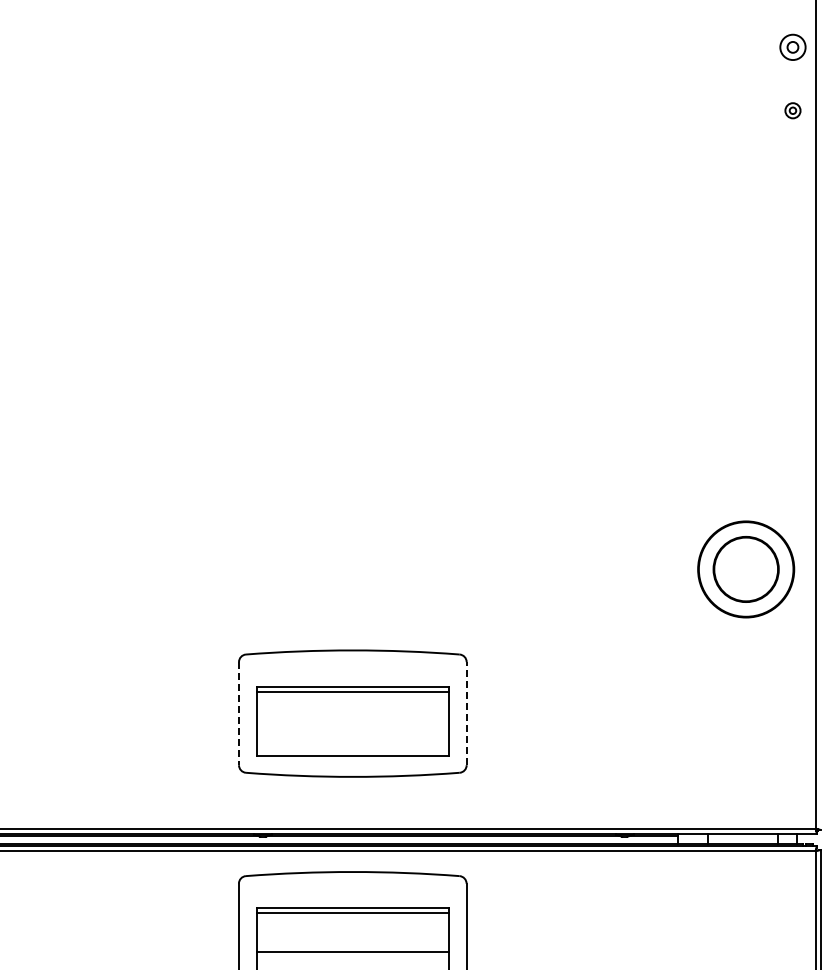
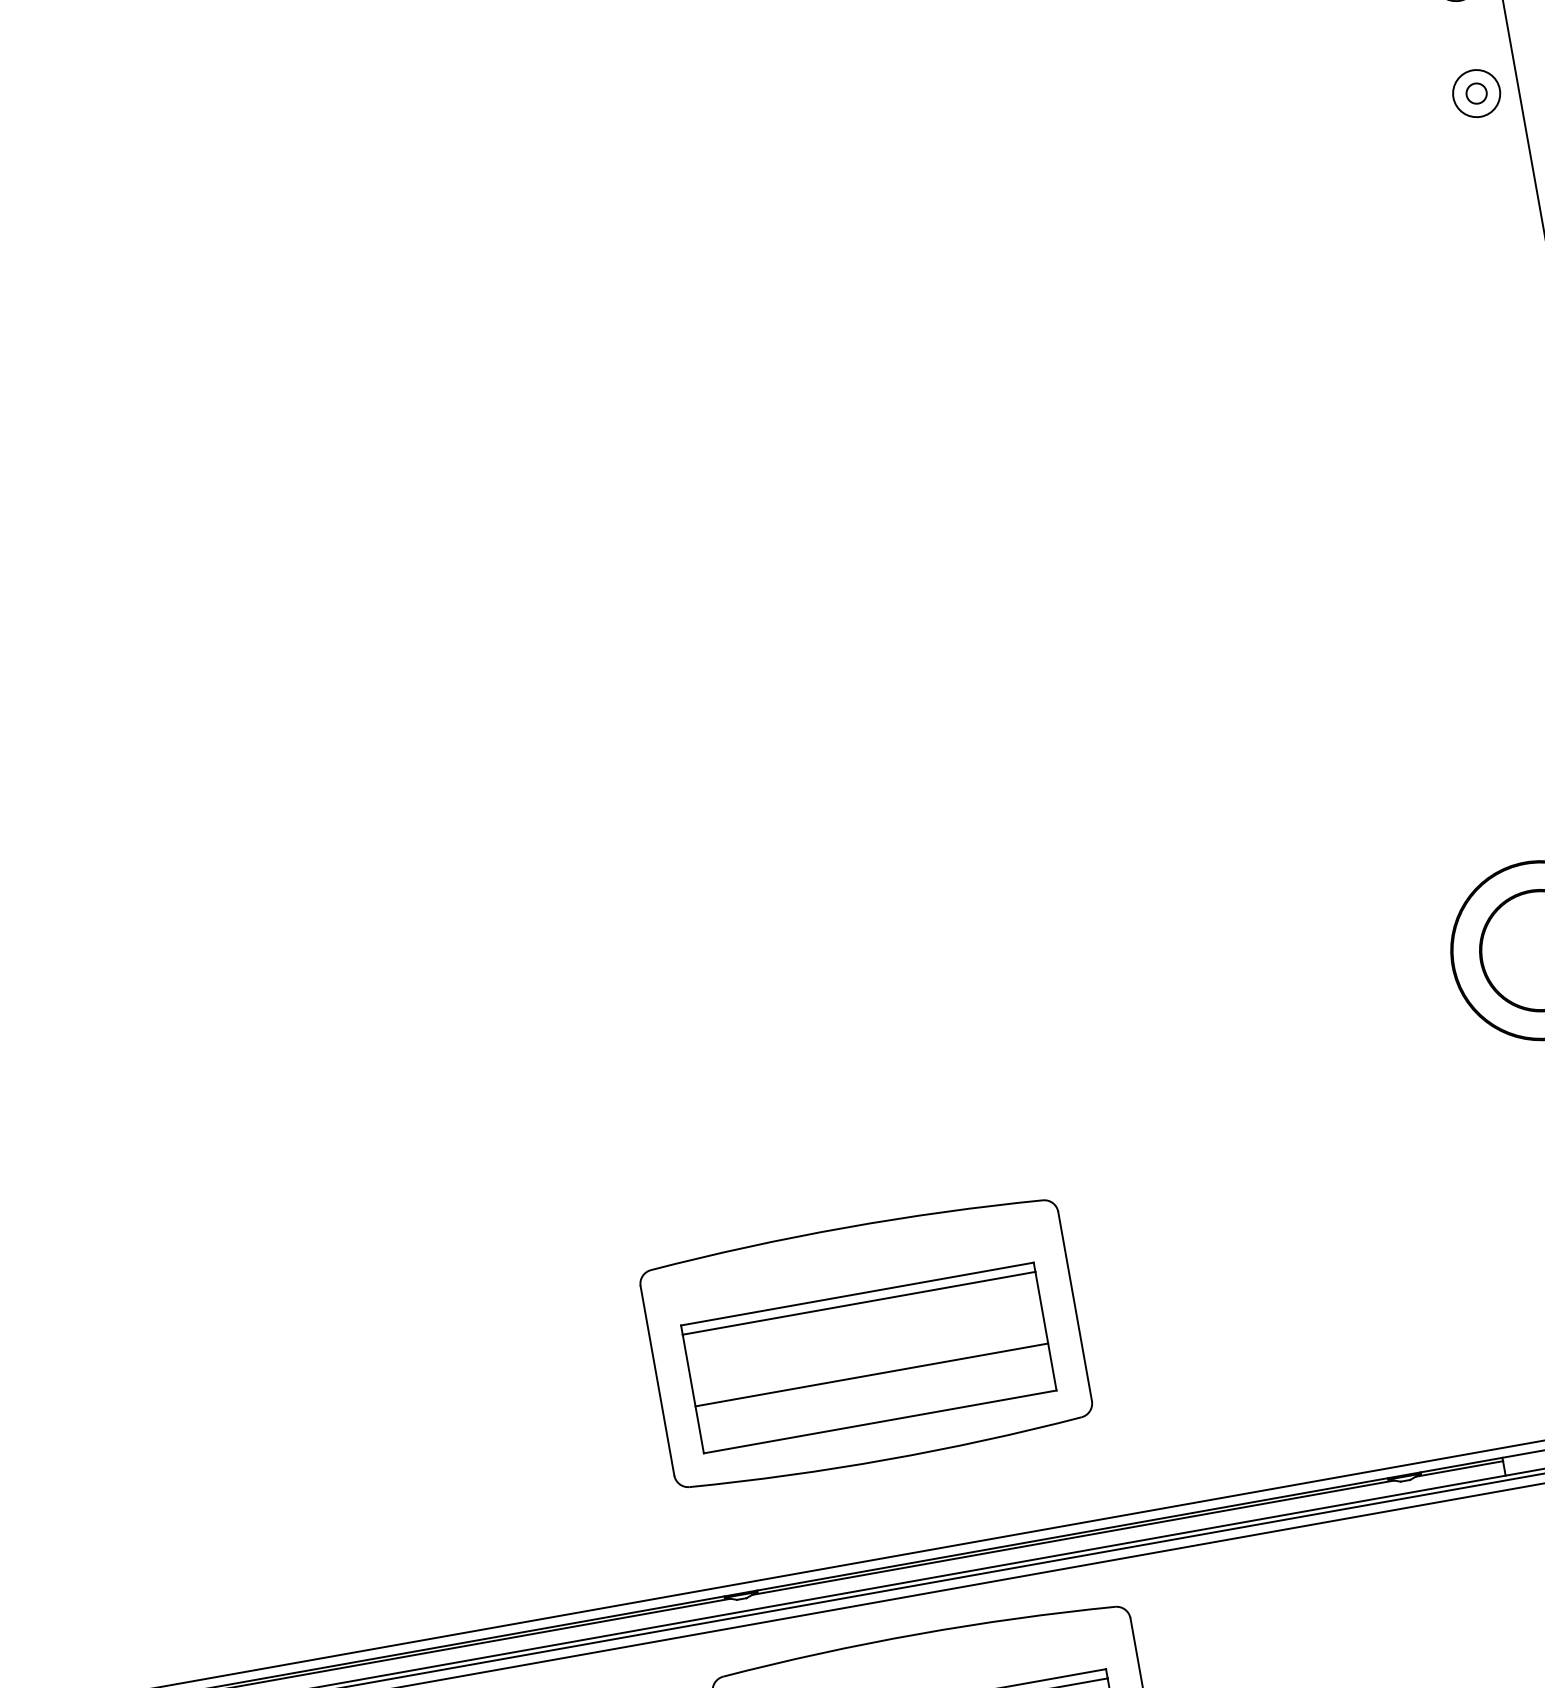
part: (792, 110) -> (1475, 93), size x1.67
line: (239, 713) -> (658, 1380), dashed -> solid
line: (466, 713) -> (1074, 1306), dashed -> solid
line: (352, 730) -> (871, 1374), added

